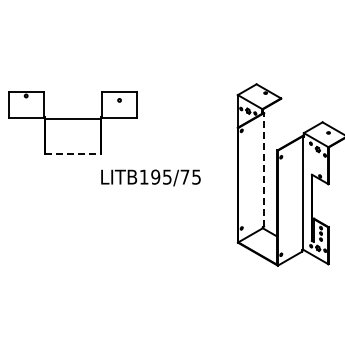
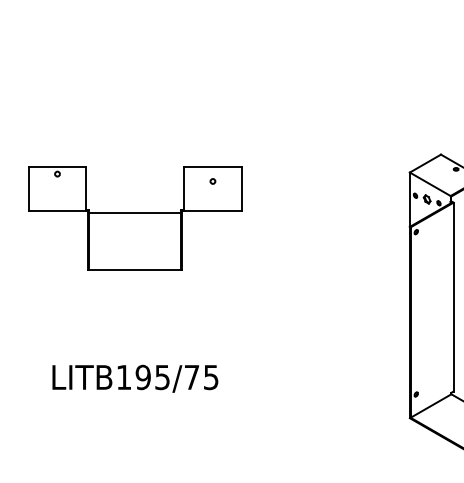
line: (72, 153) -> (134, 269), dashed -> solid
line: (264, 169) -> (454, 296), dashed -> solid
text: (150, 177) -> (134, 378), moved

